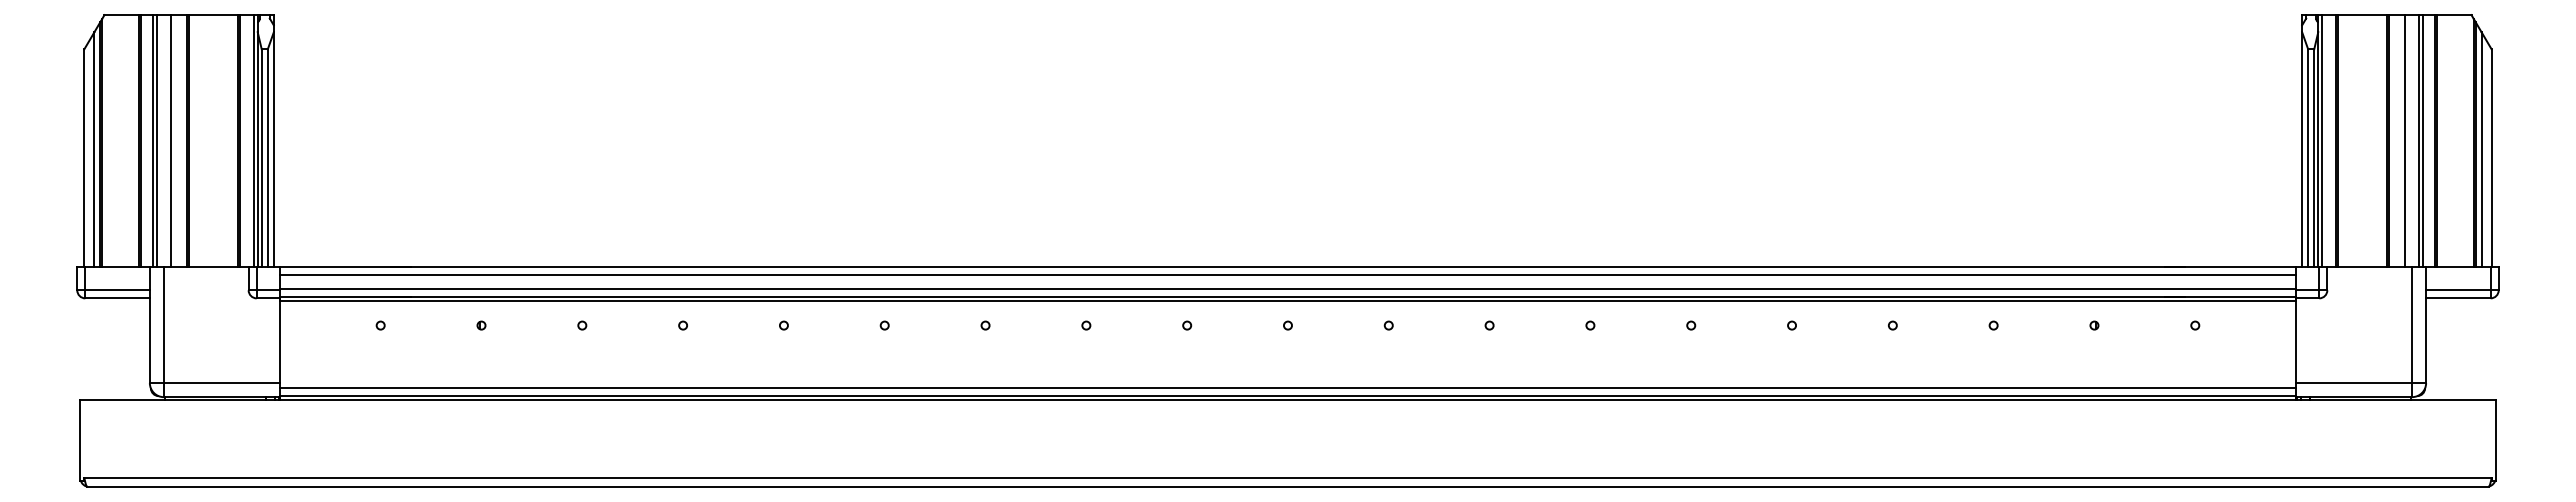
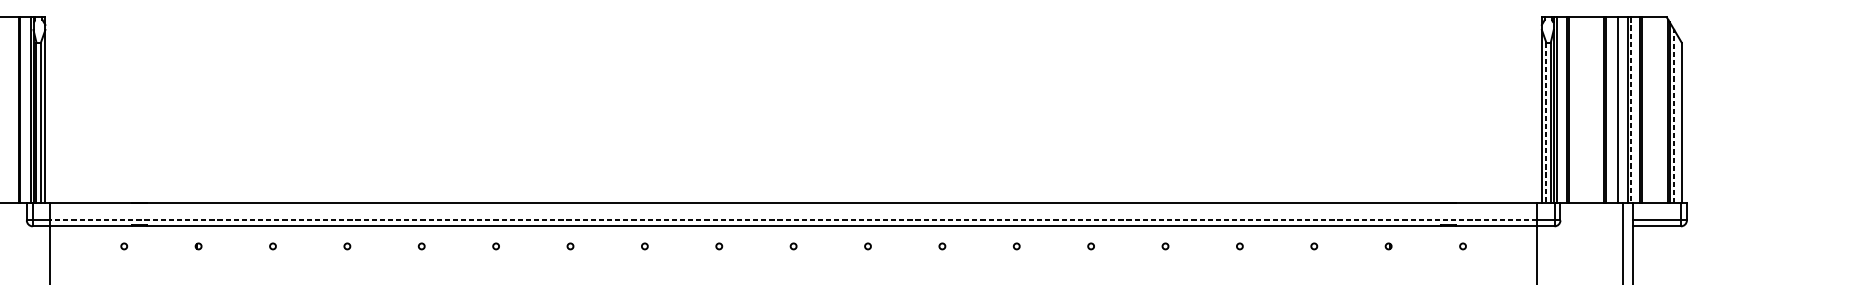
line: (2423, 141) -> (1631, 110), solid -> dashed
line: (2481, 149) -> (1674, 116), solid -> dashed
line: (2308, 158) -> (1546, 123), solid -> dashed
line: (1287, 275) -> (793, 209), removed
line: (1287, 289) -> (793, 219), solid -> dashed
line: (1287, 301) -> (793, 228), removed

